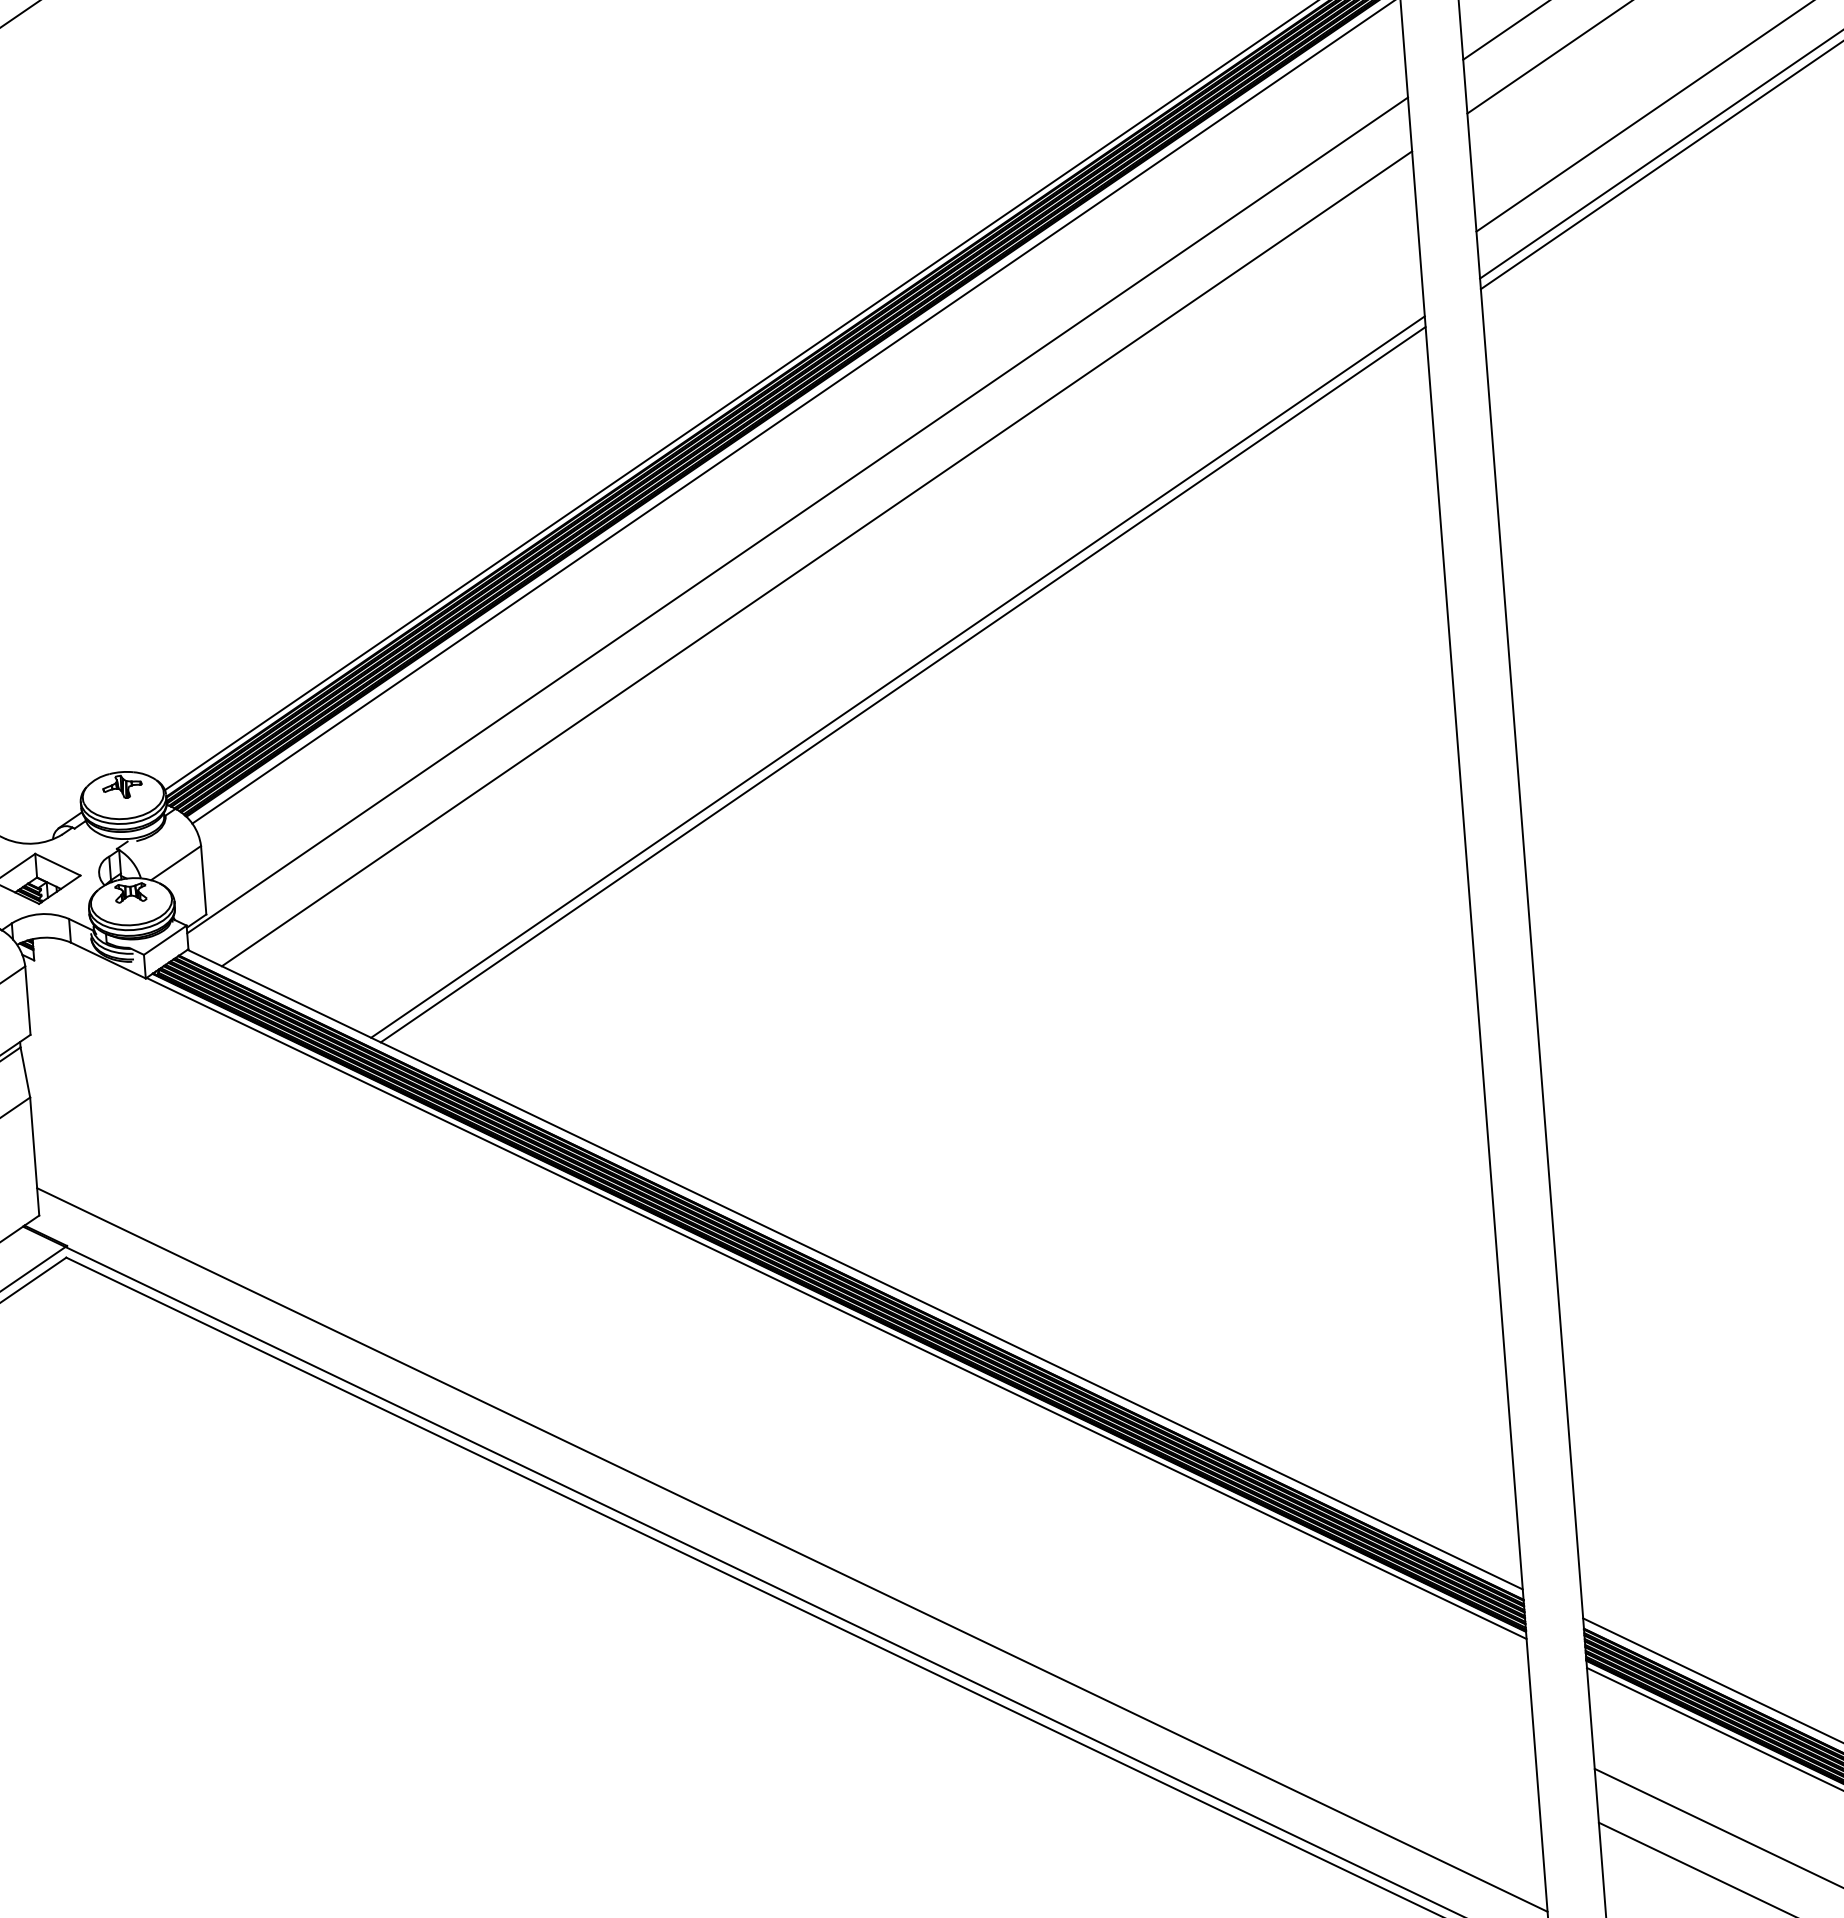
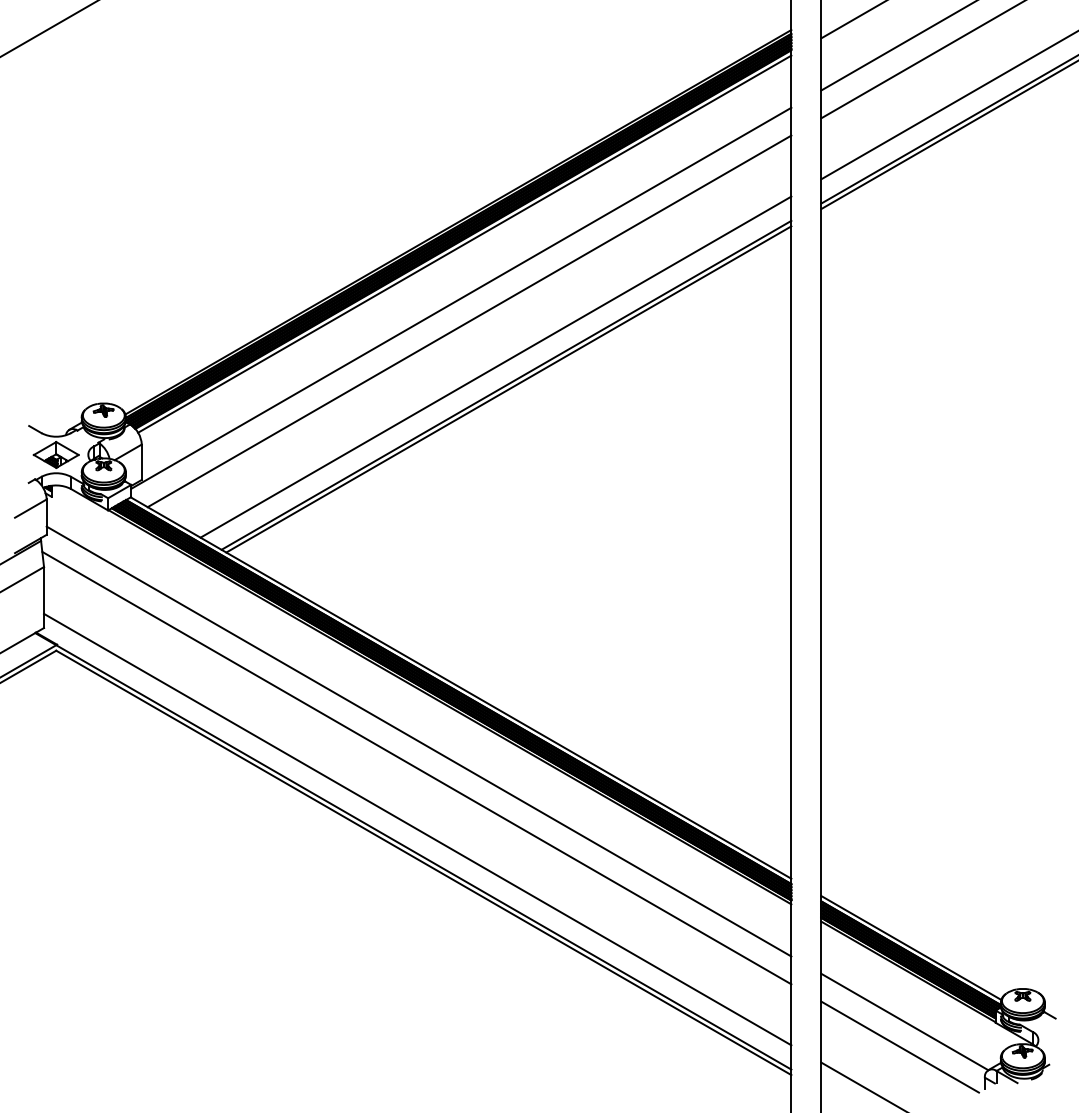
line: (873, 642) -> (495, 366), added
line: (780, 1379) -> (418, 741), added
line: (780, 1429) -> (416, 767), added

